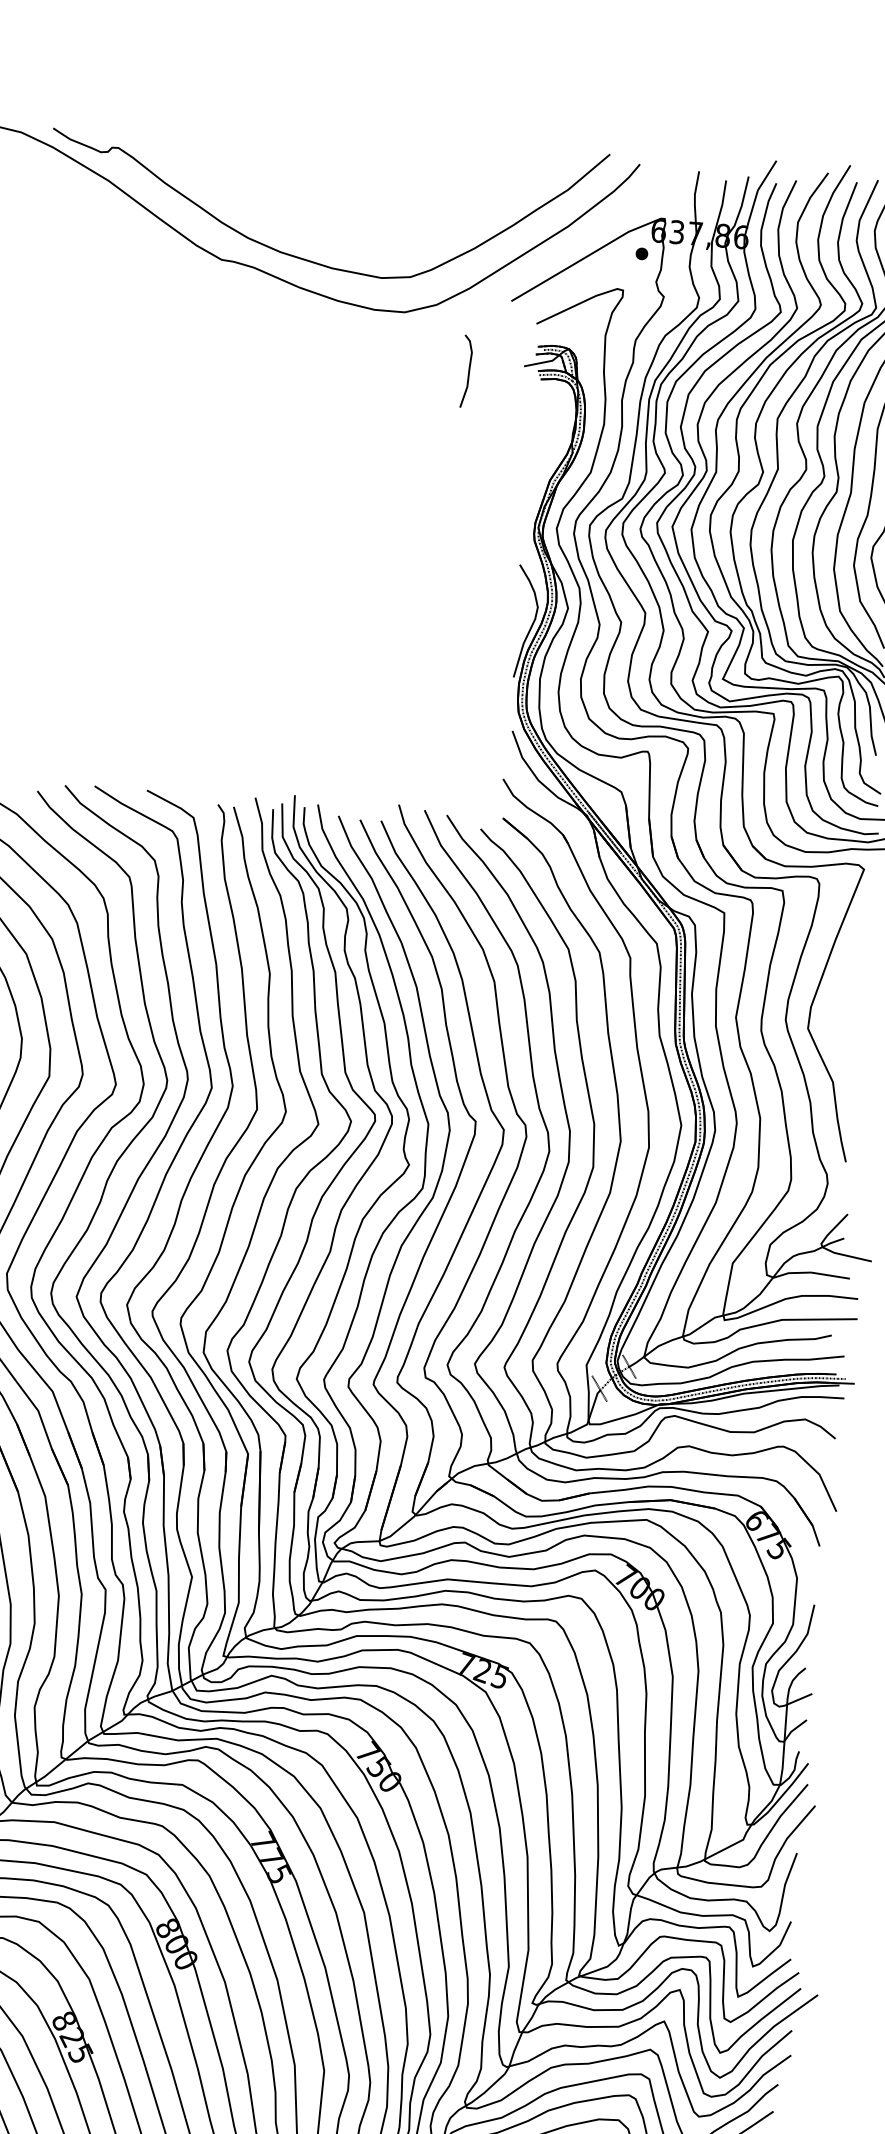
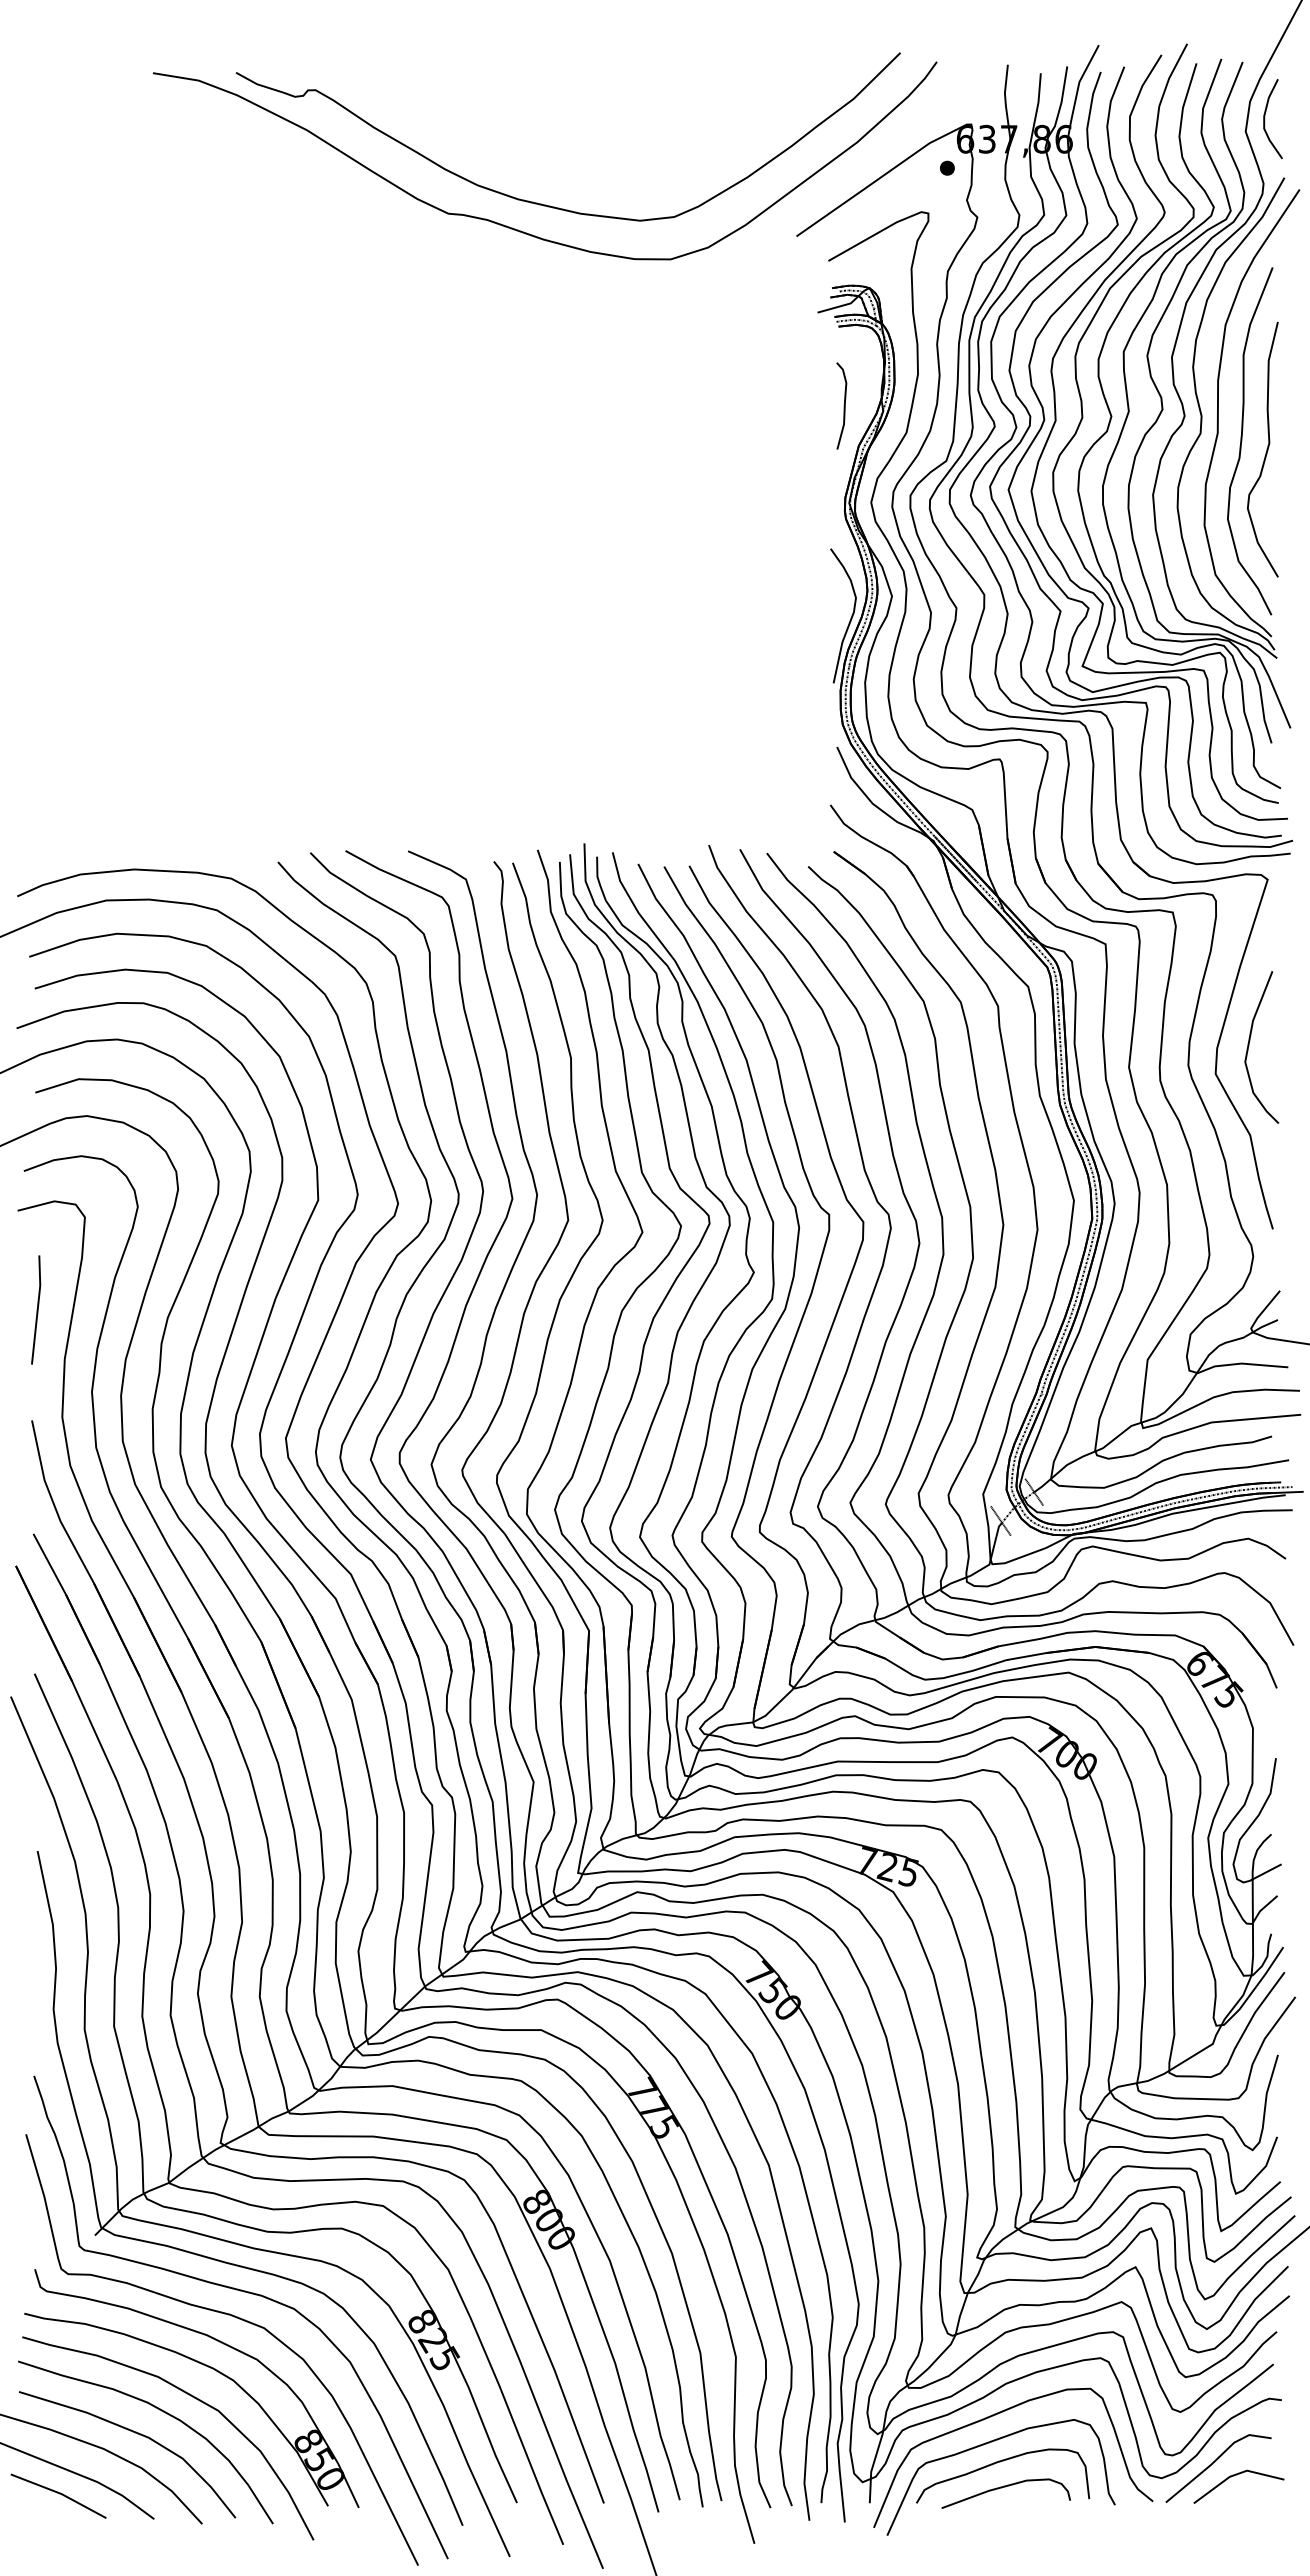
curve: (468, 371) -> (843, 405), moved
curve: (838, 1007) -> (1249, 1046), added

